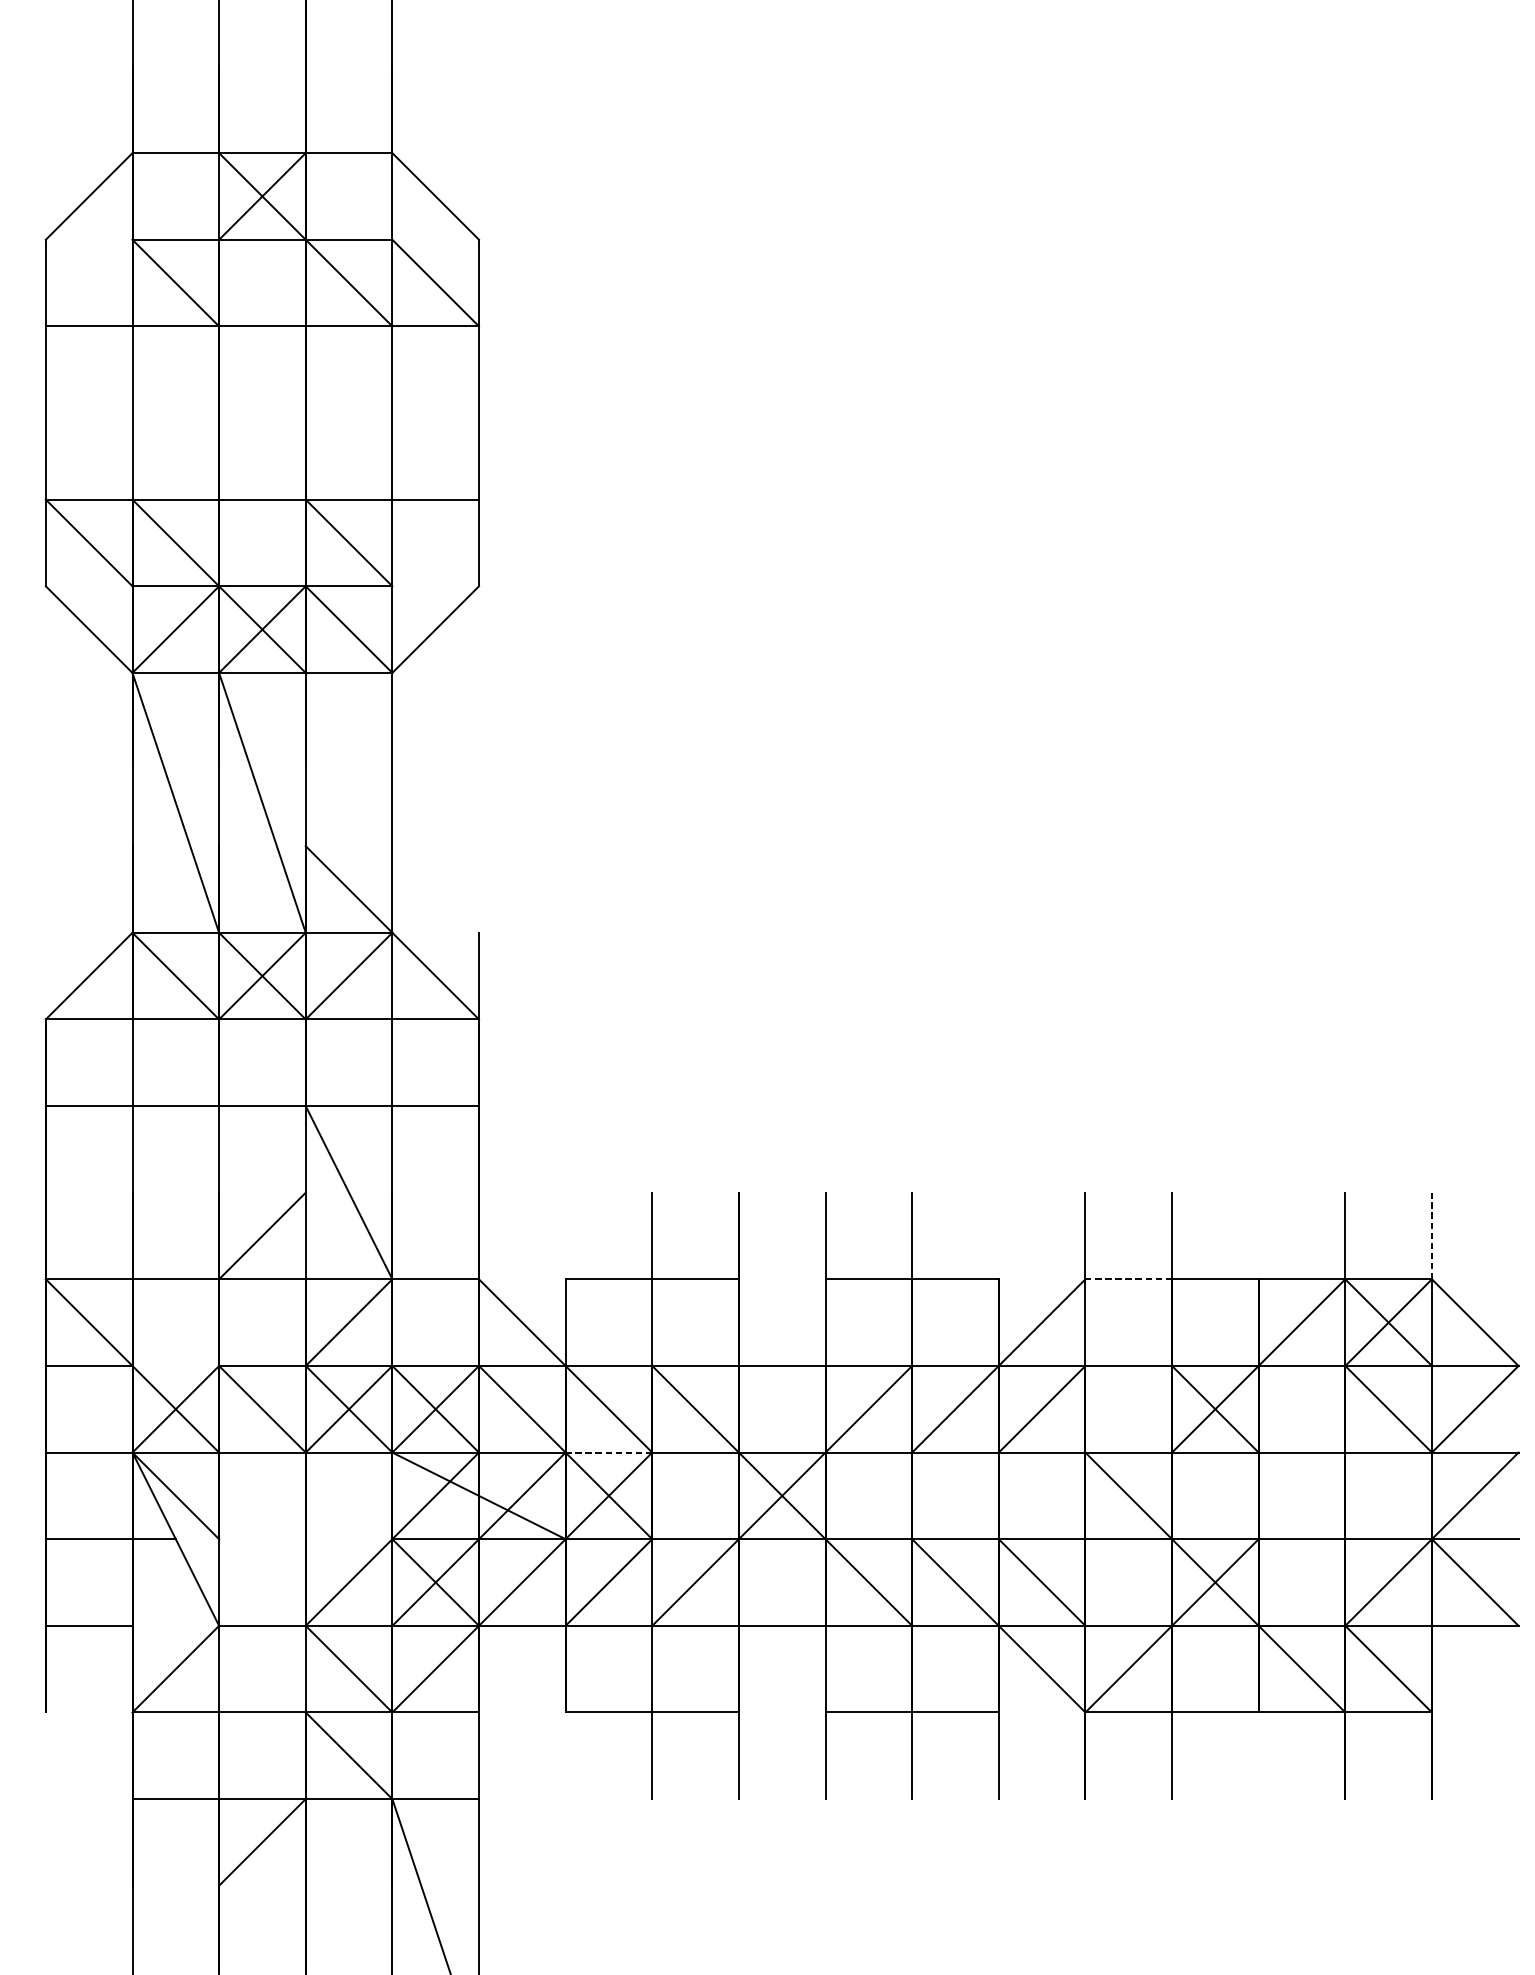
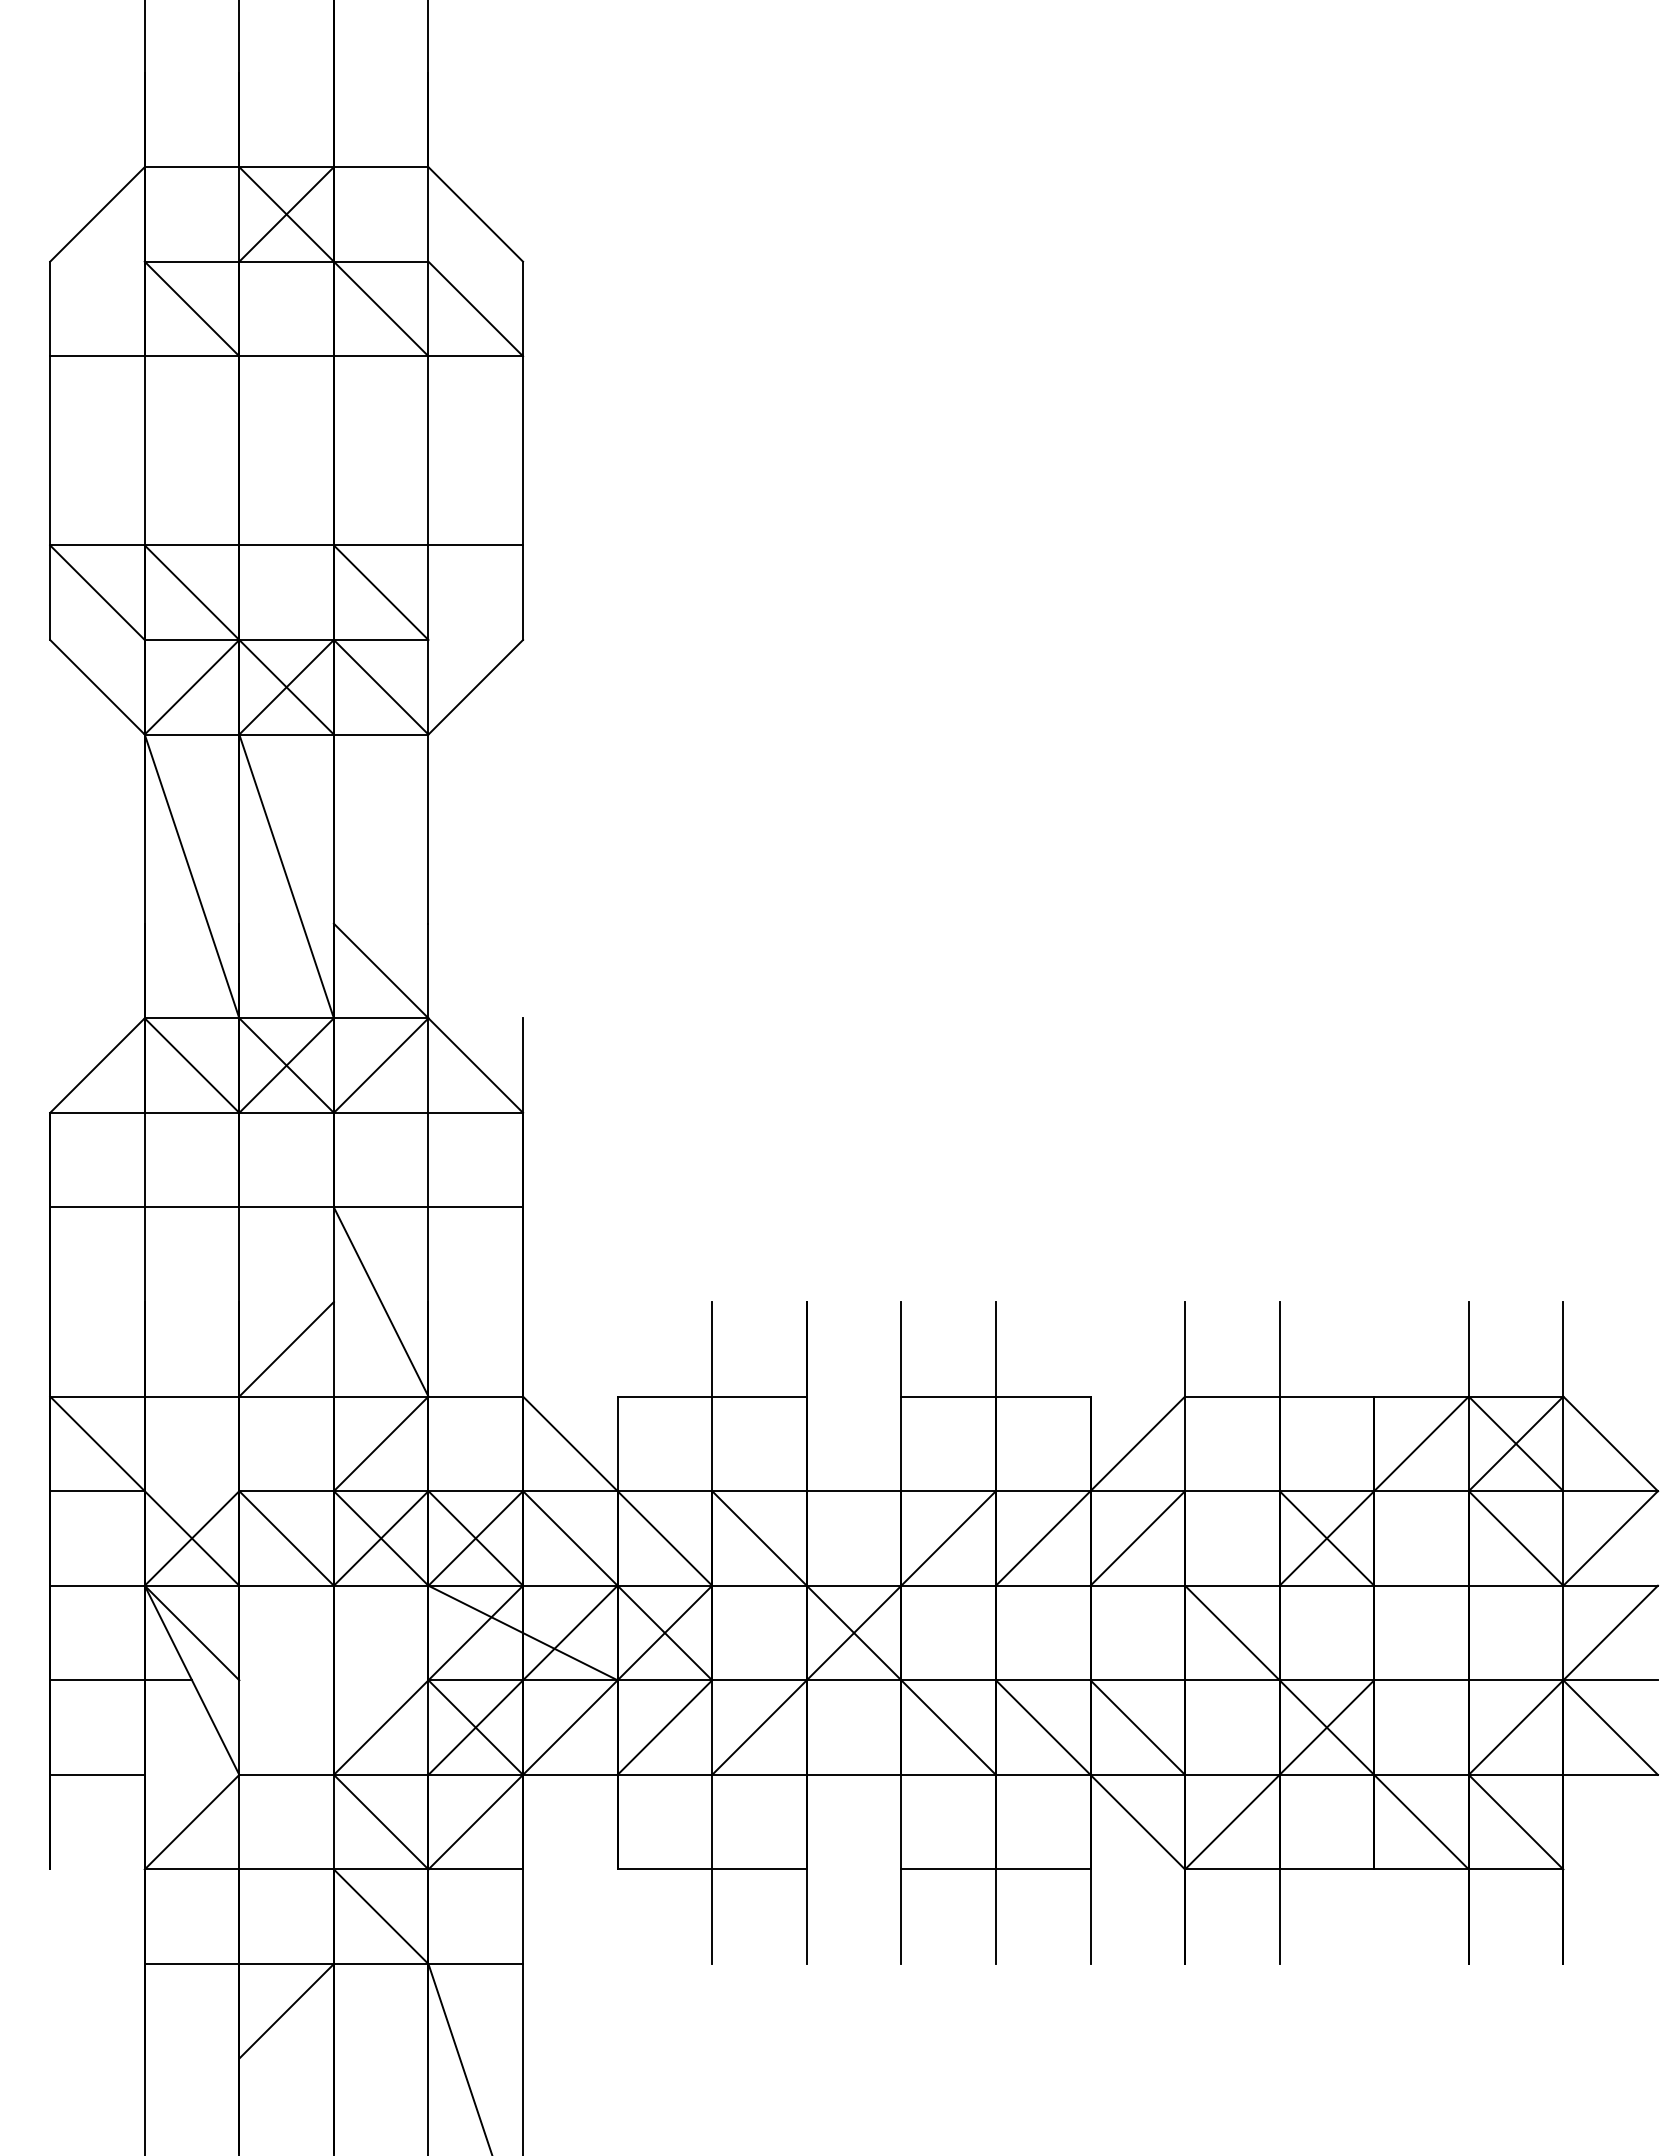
line: (1432, 1235) -> (1563, 1348), dashed -> solid
line: (1127, 1279) -> (1231, 1396), dashed -> solid
line: (608, 1452) -> (664, 1585), dashed -> solid

